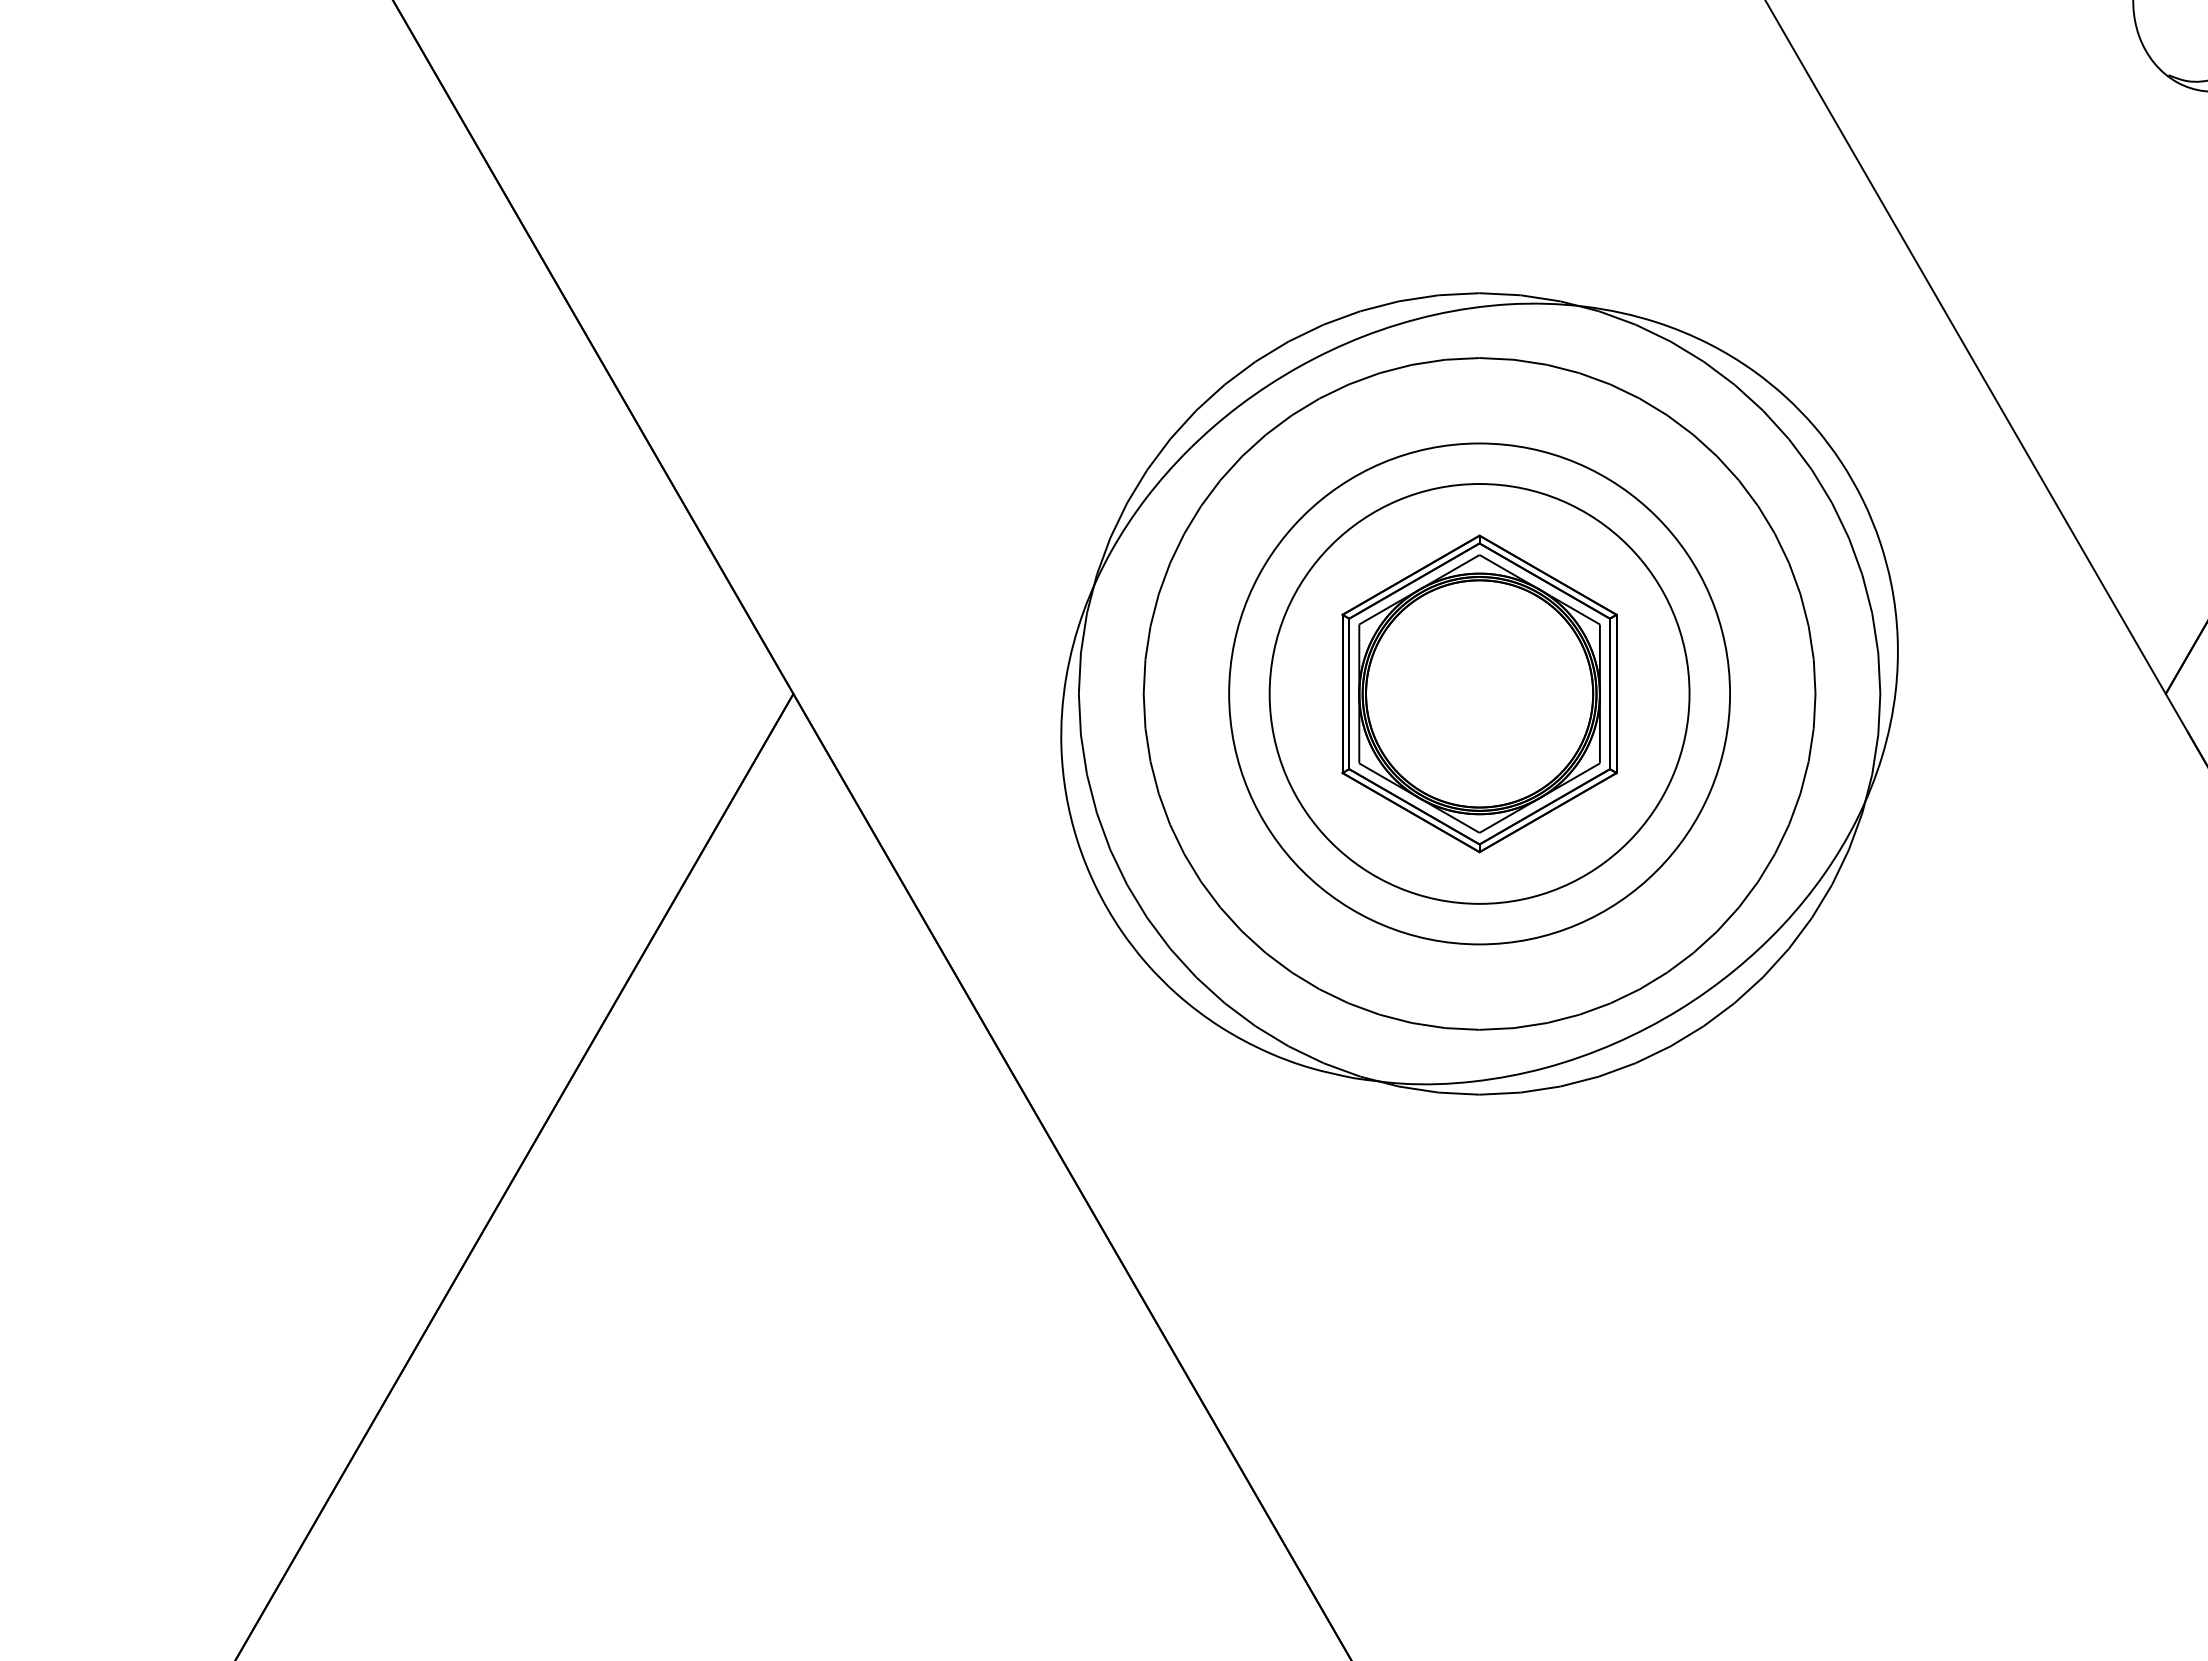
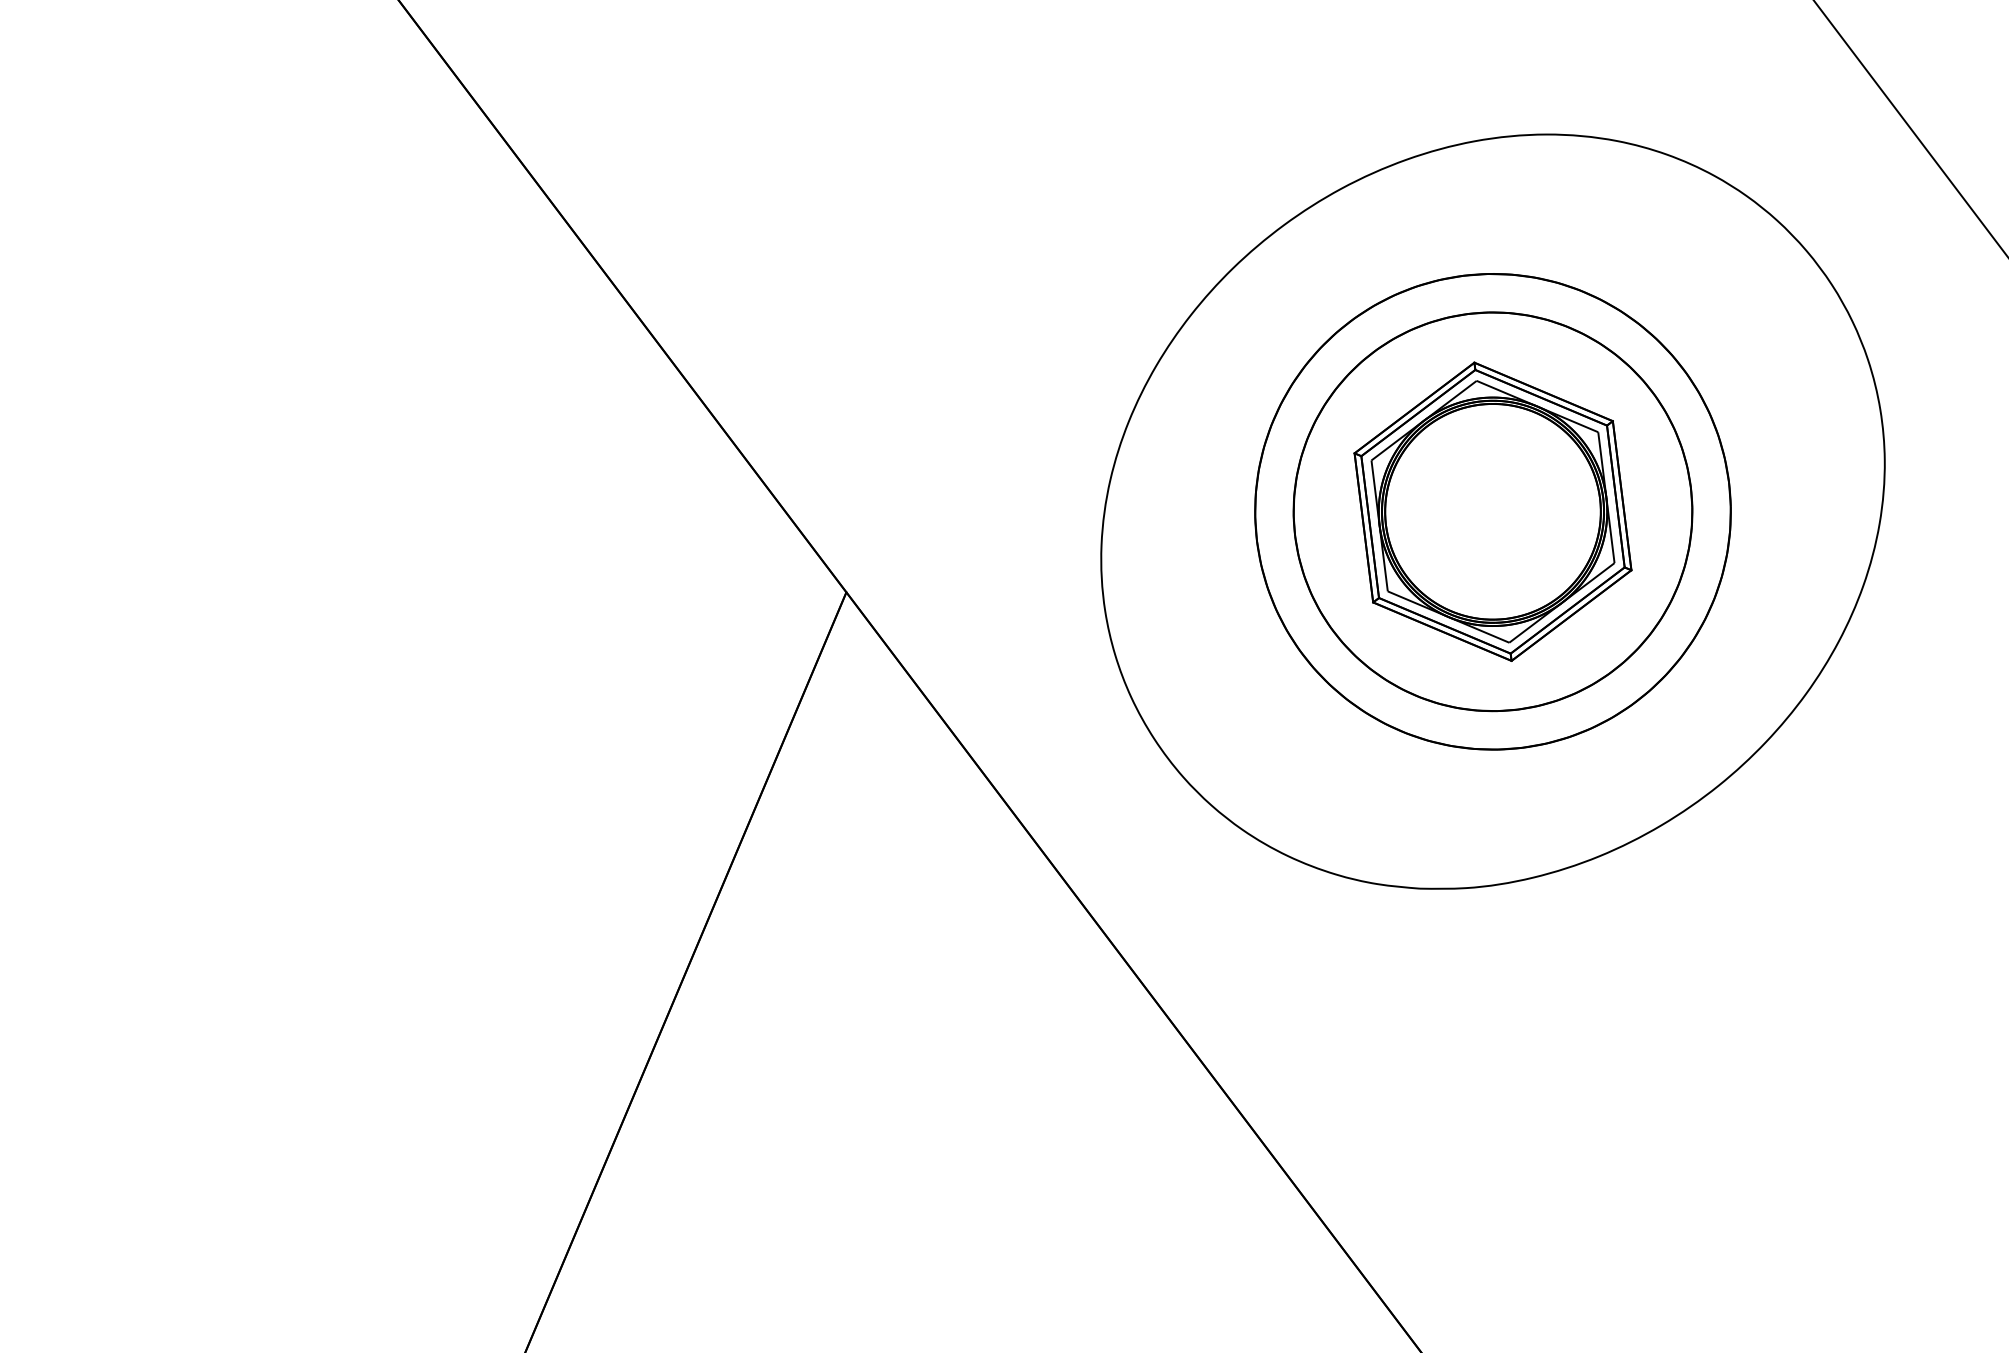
circle: (1479, 693) -> (1492, 511), size x0.62
circle: (1479, 693) -> (1492, 511), size x0.62

